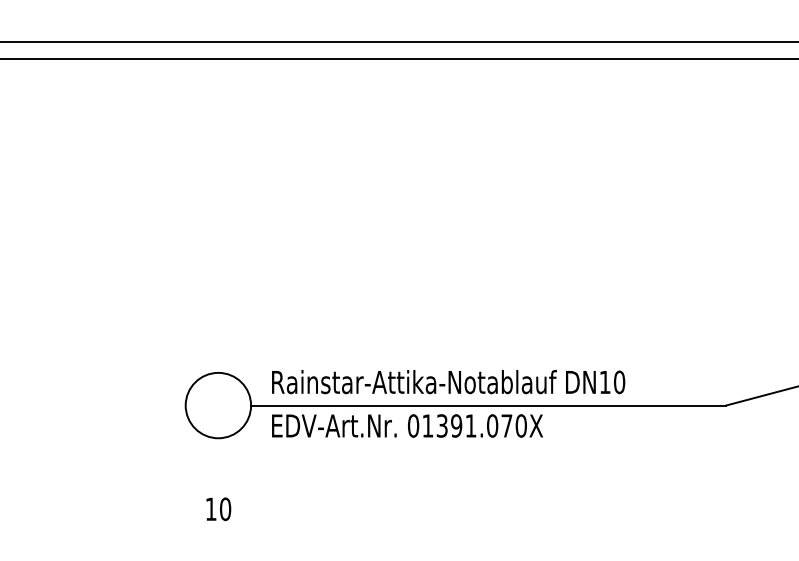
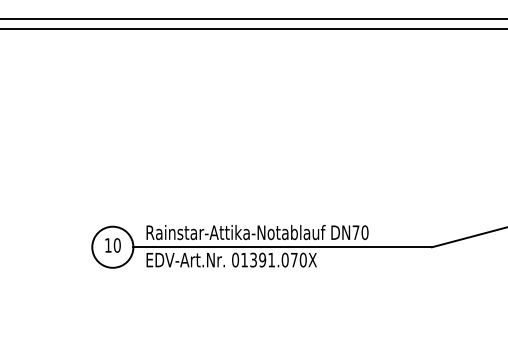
text: (604, 382) -> (355, 232), DN10 -> DN70
text: (217, 509) -> (112, 245), moved

